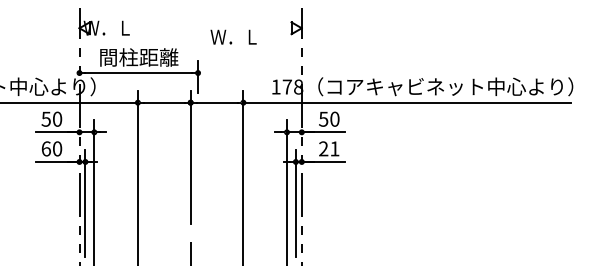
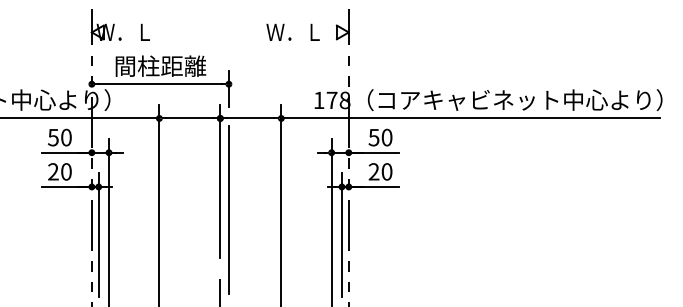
text: (233, 36) -> (292, 31), moved
text: (45, 148) -> (52, 171), 60 -> 20
text: (334, 148) -> (386, 171), 21 -> 20
line: (198, 181) -> (229, 209), added

